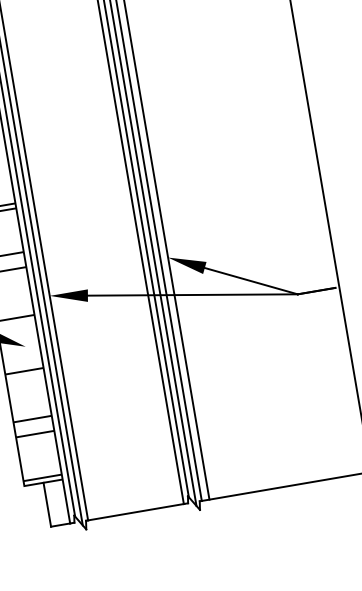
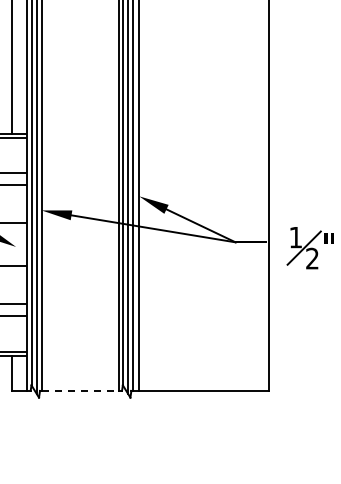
line: (136, 511) -> (80, 390), solid -> dashed

